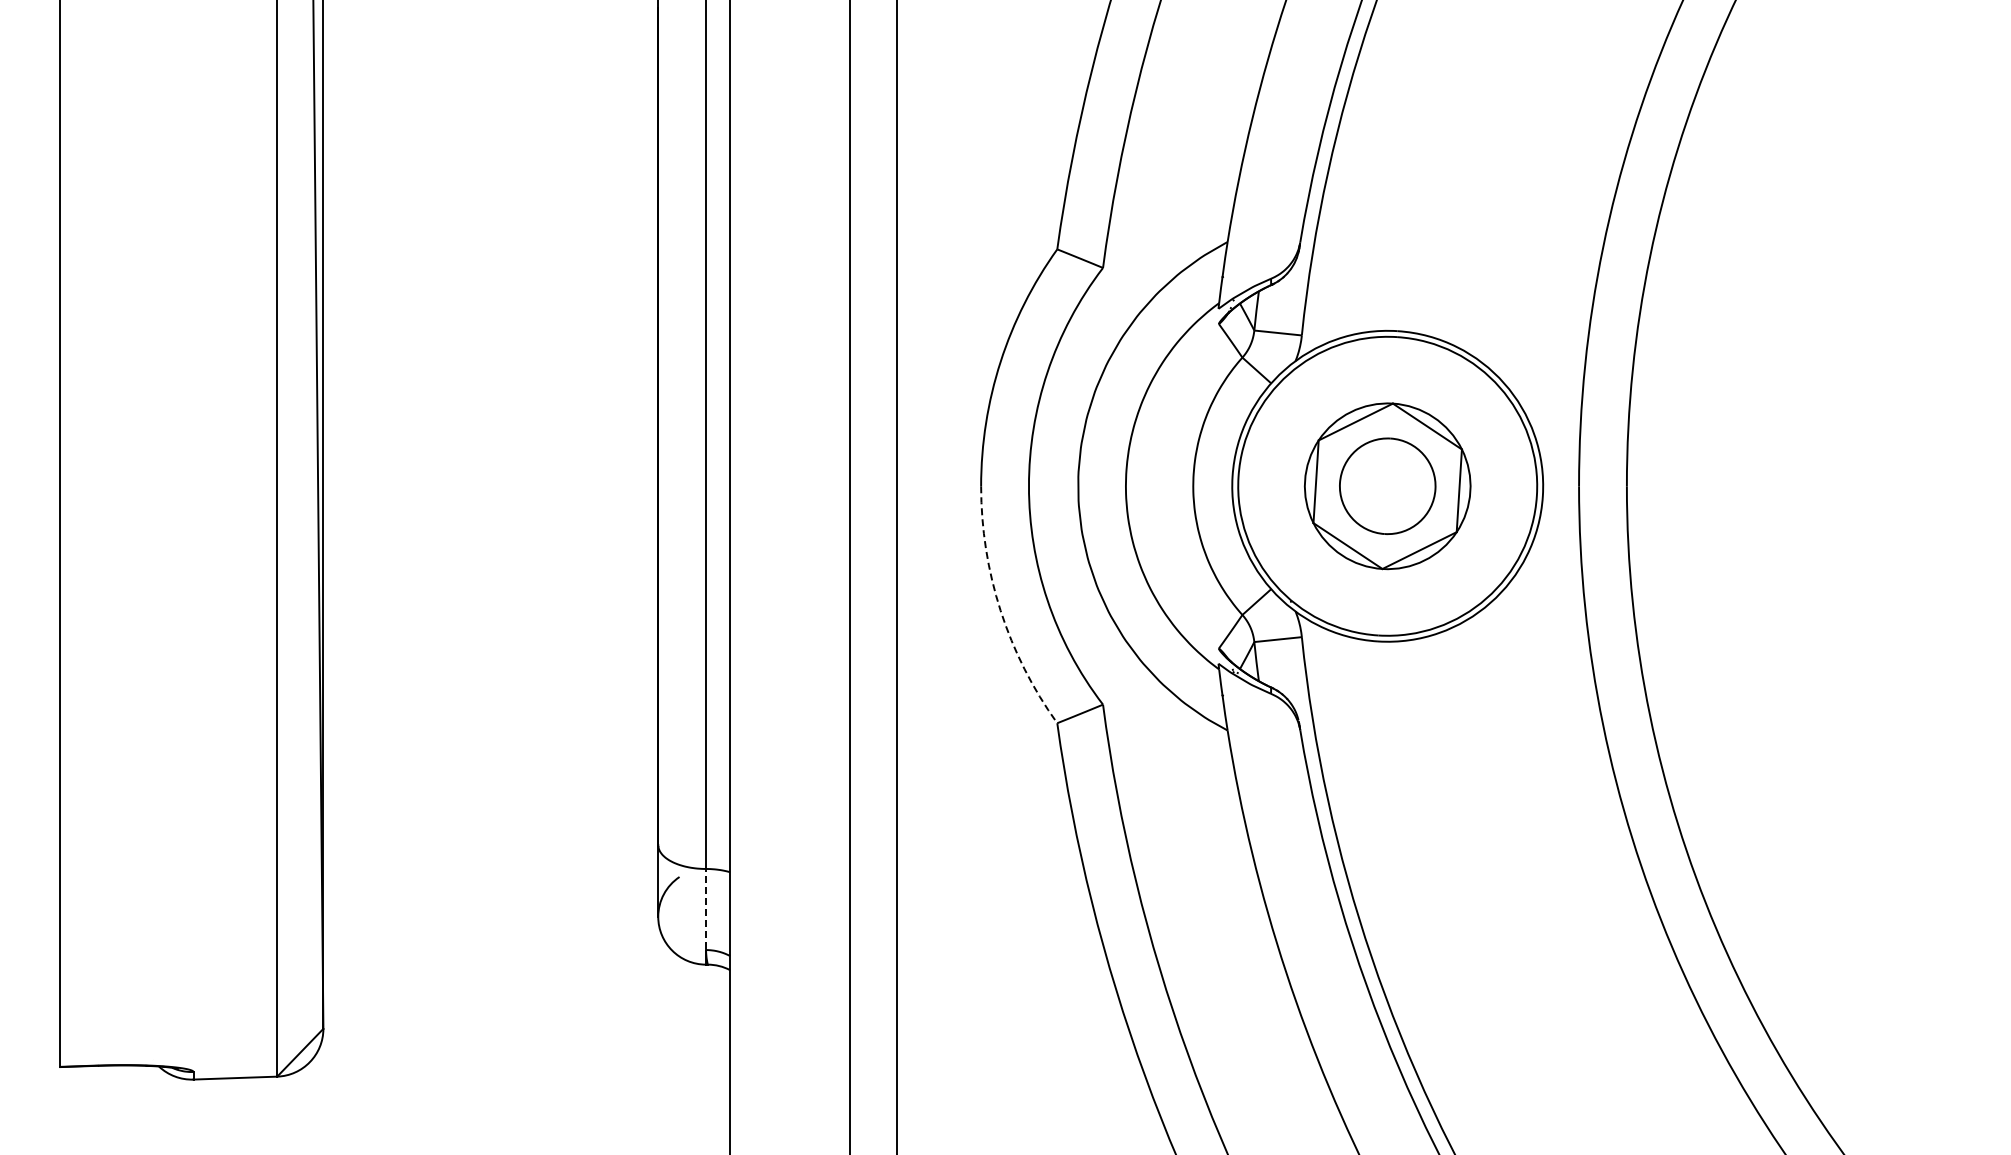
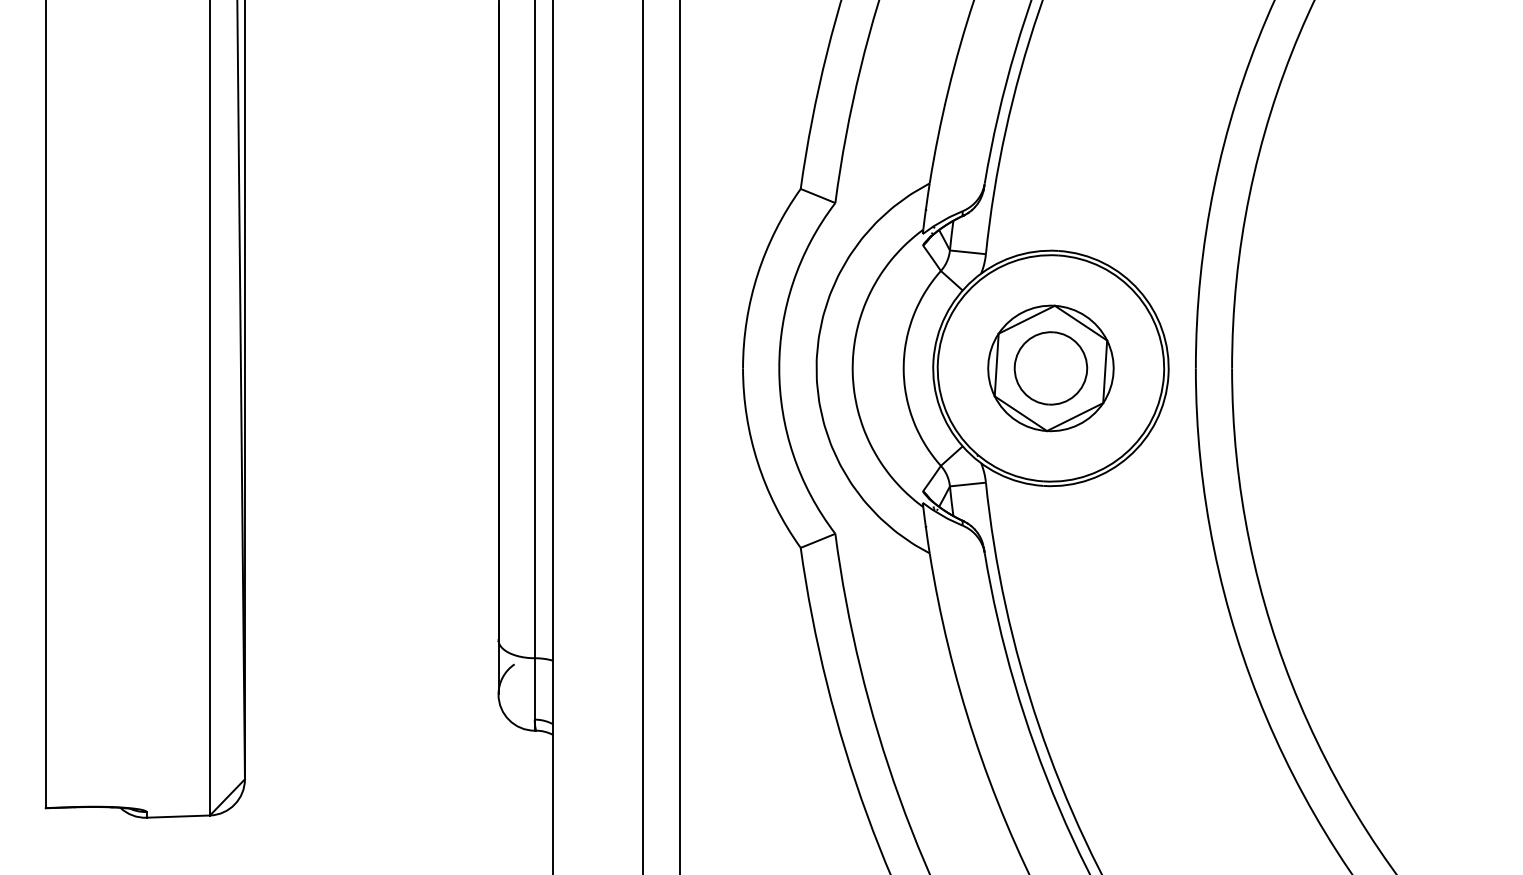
arc: (1000, 610) -> (757, 462), dashed -> solid
line: (706, 908) -> (535, 688), dashed -> solid

